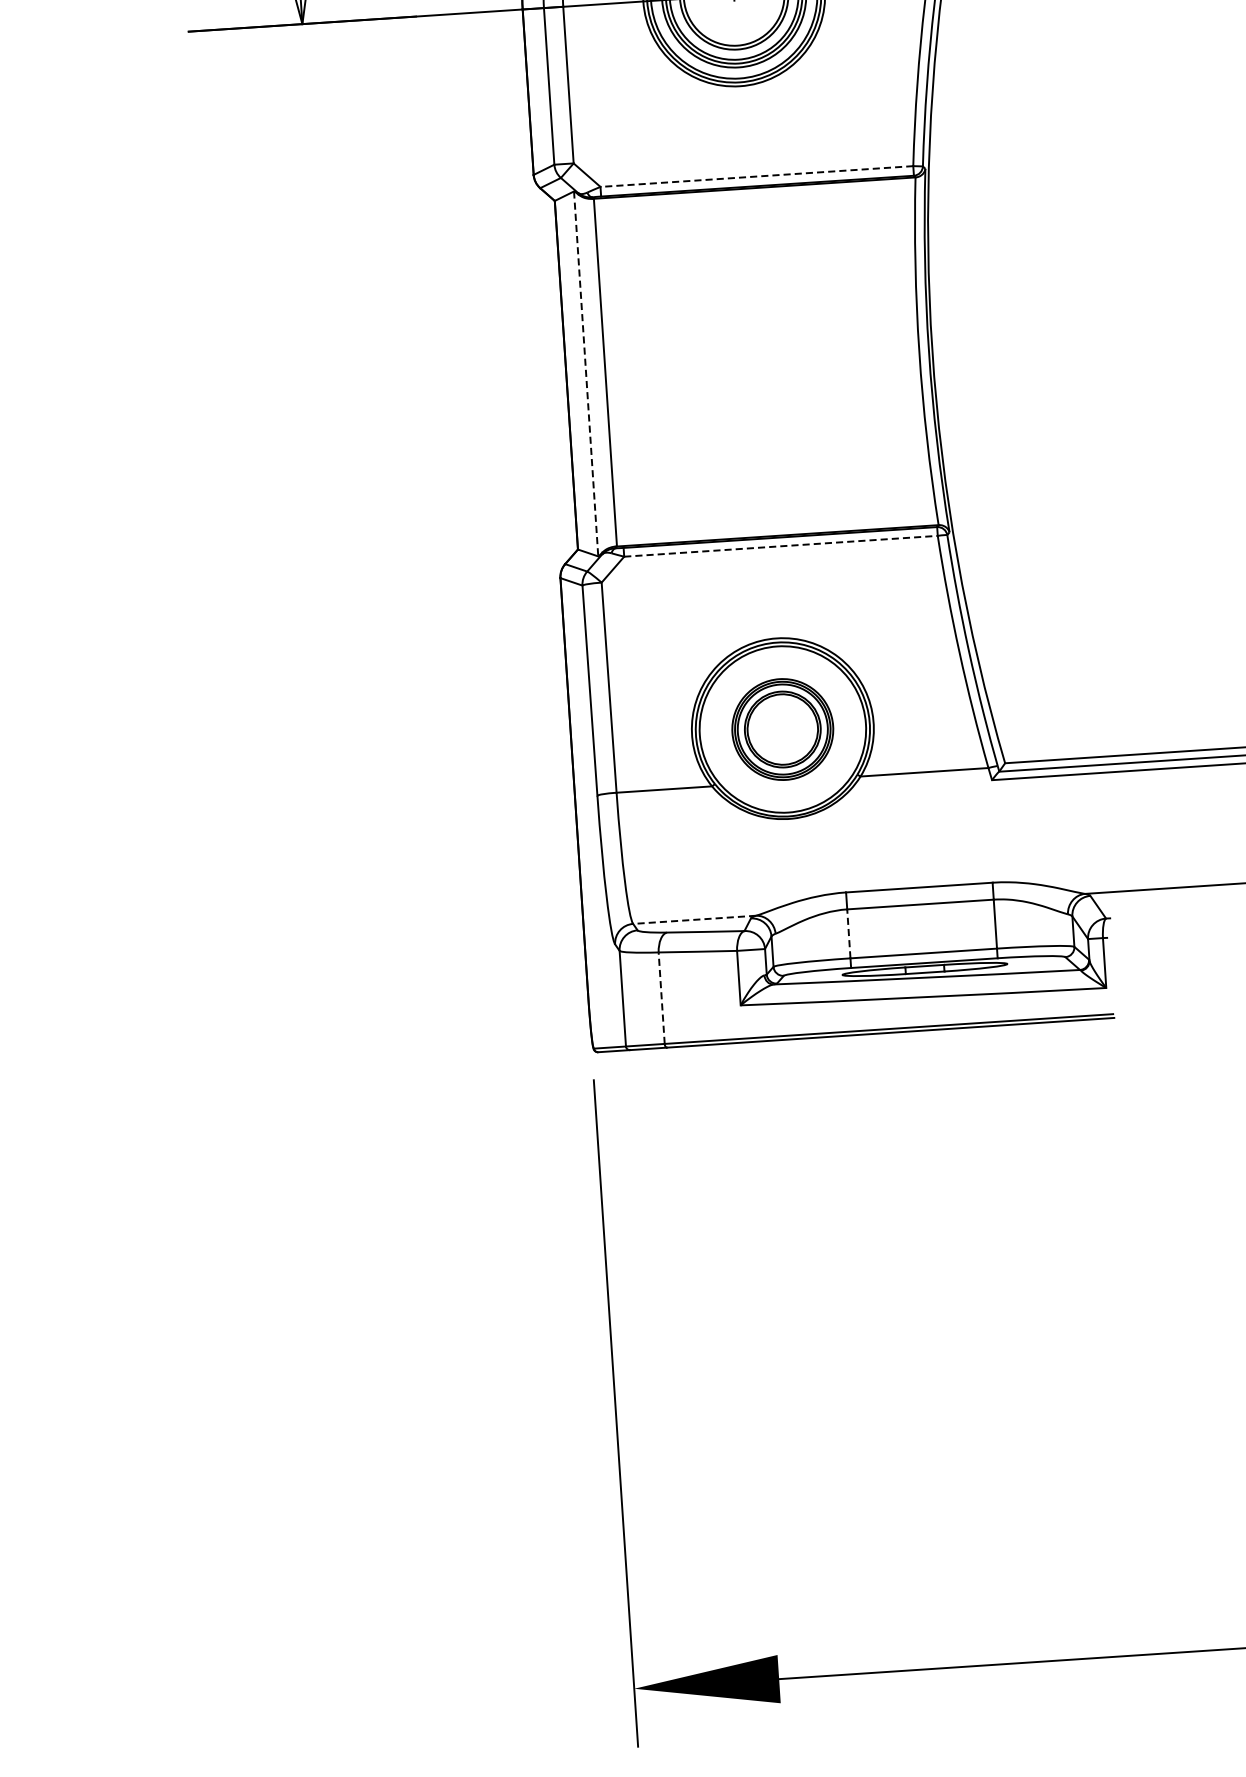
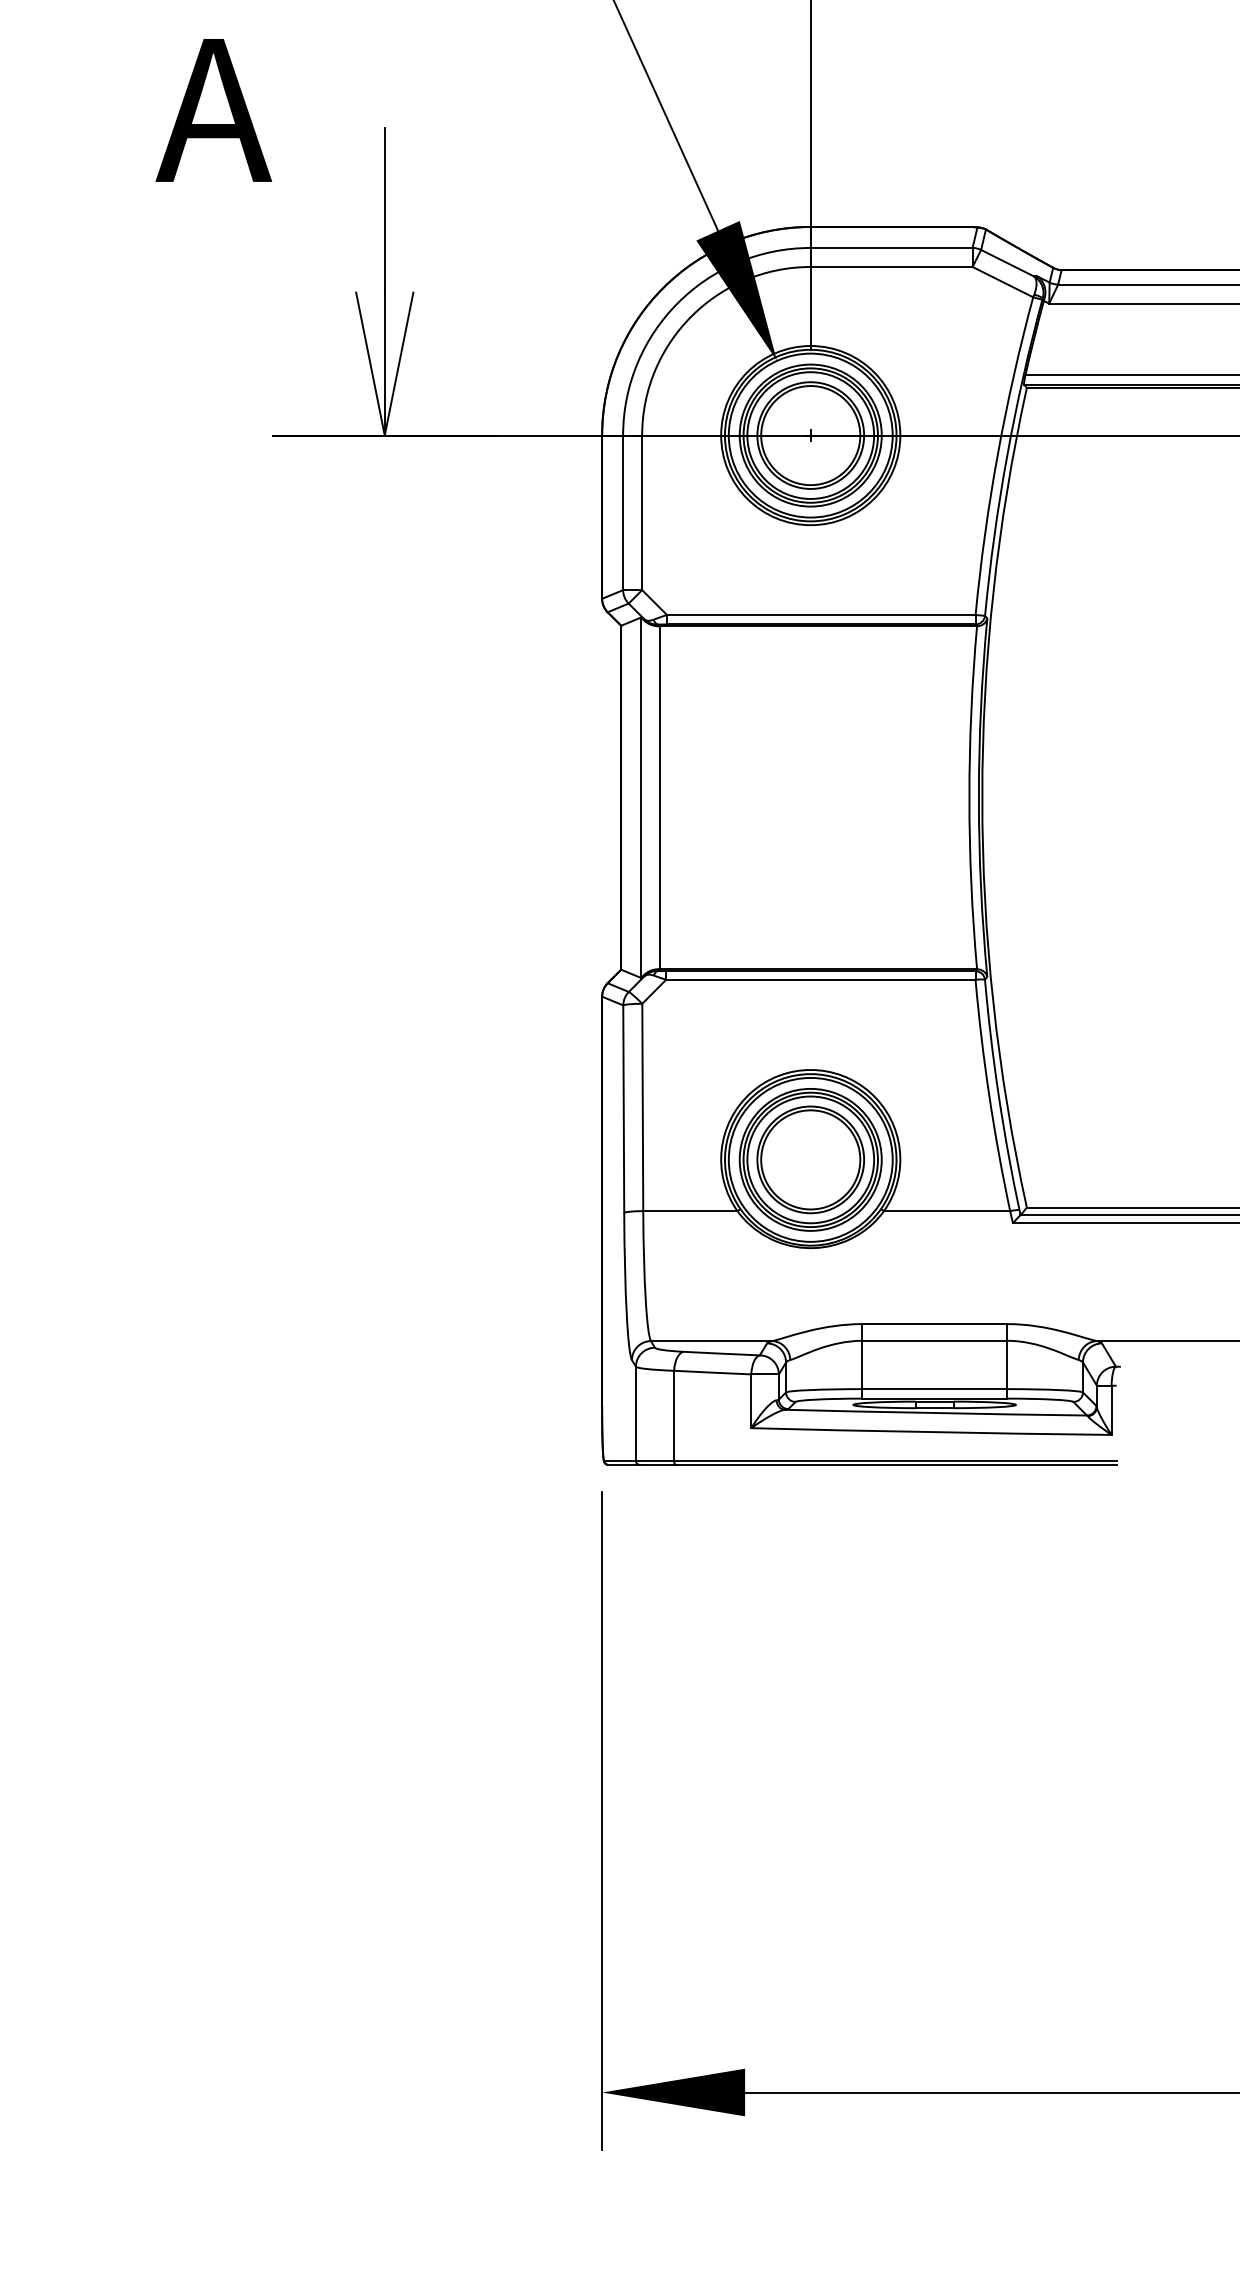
line: (756, 176) -> (820, 614), dashed -> solid
line: (586, 374) -> (640, 798), dashed -> solid
line: (780, 546) -> (820, 979), dashed -> solid
part: (782, 729) -> (810, 1159), size x1.43
line: (694, 920) -> (711, 1341), dashed -> solid
line: (849, 933) -> (862, 1364), dashed -> solid
line: (662, 997) -> (674, 1415), dashed -> solid

